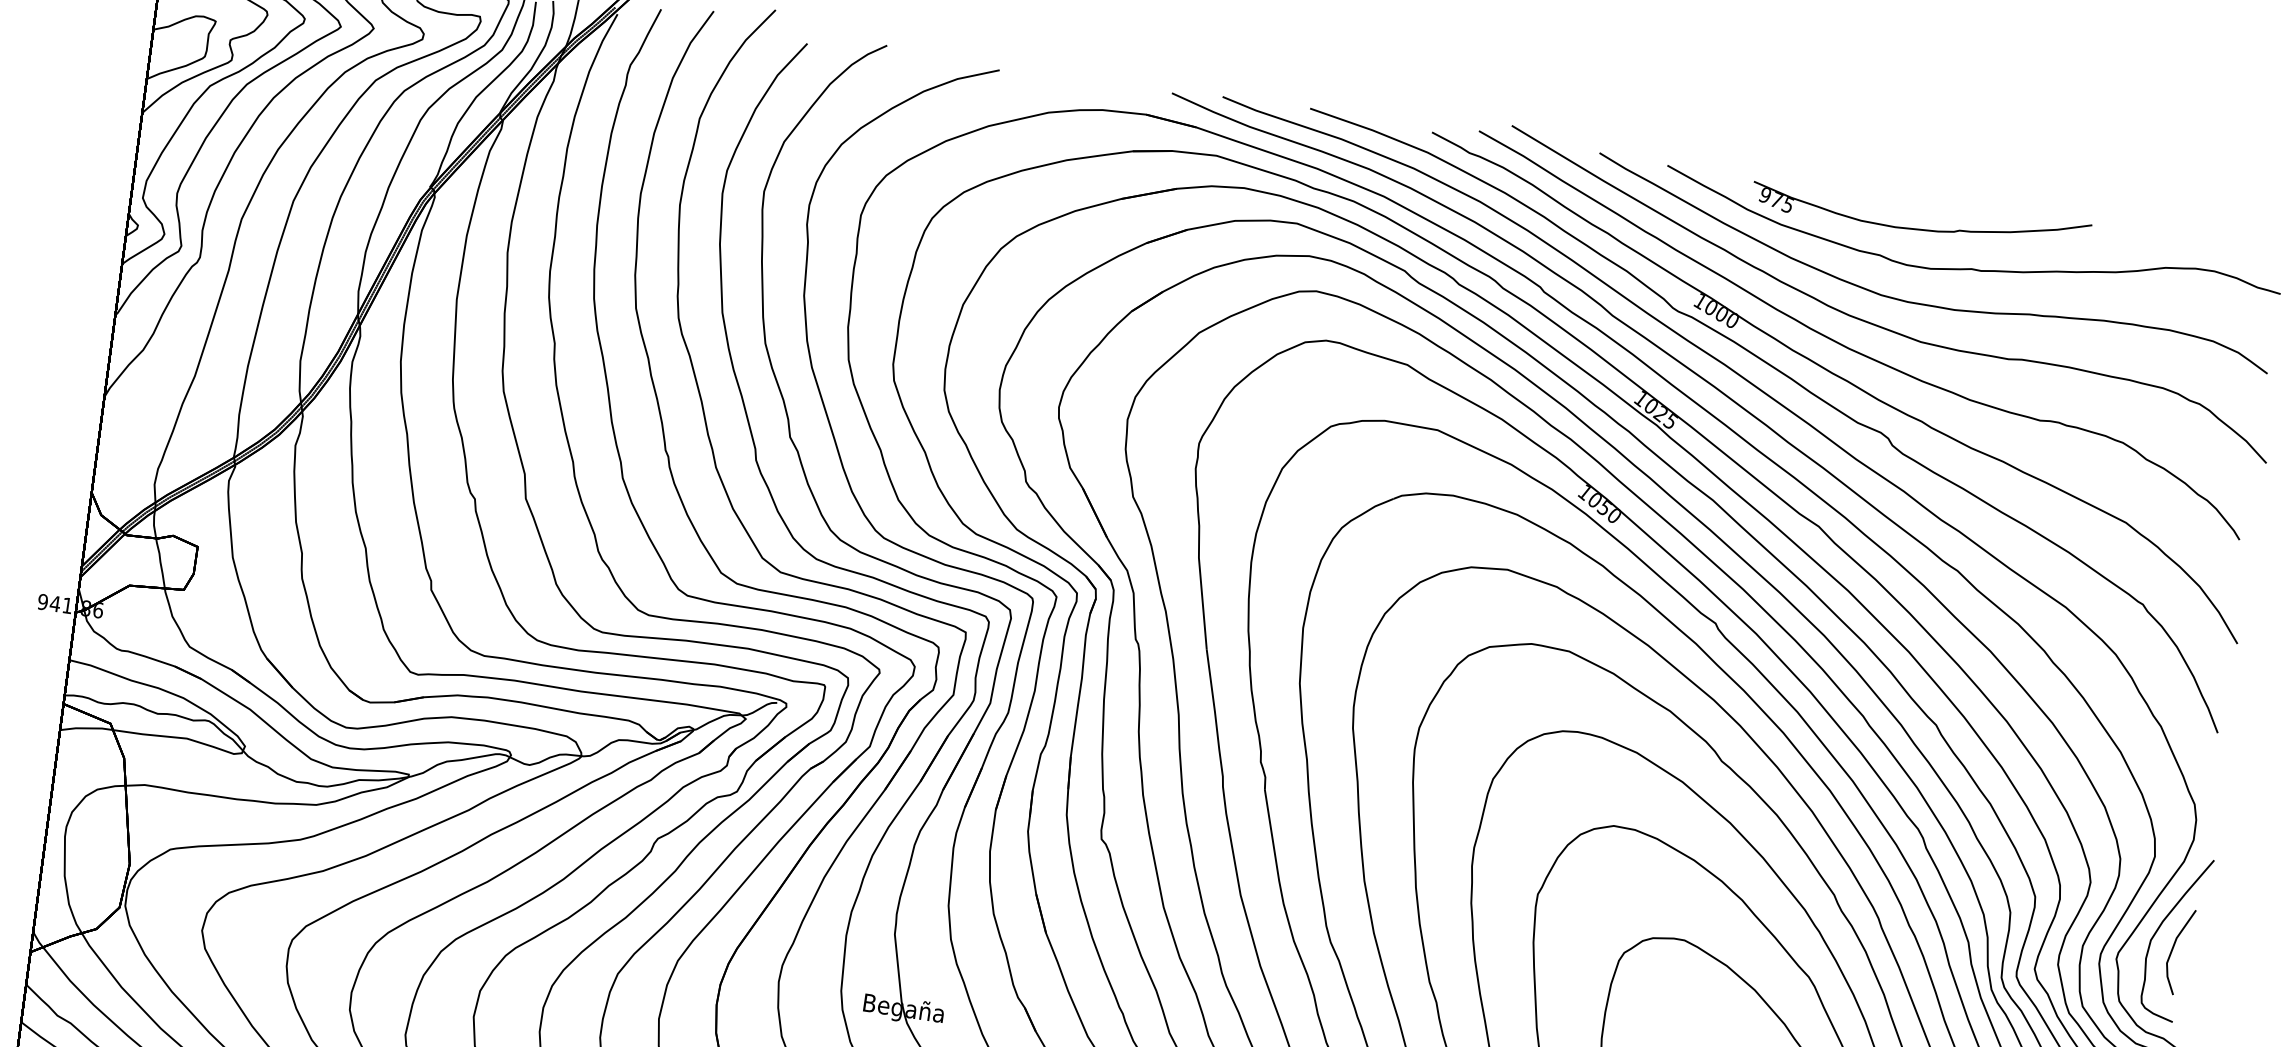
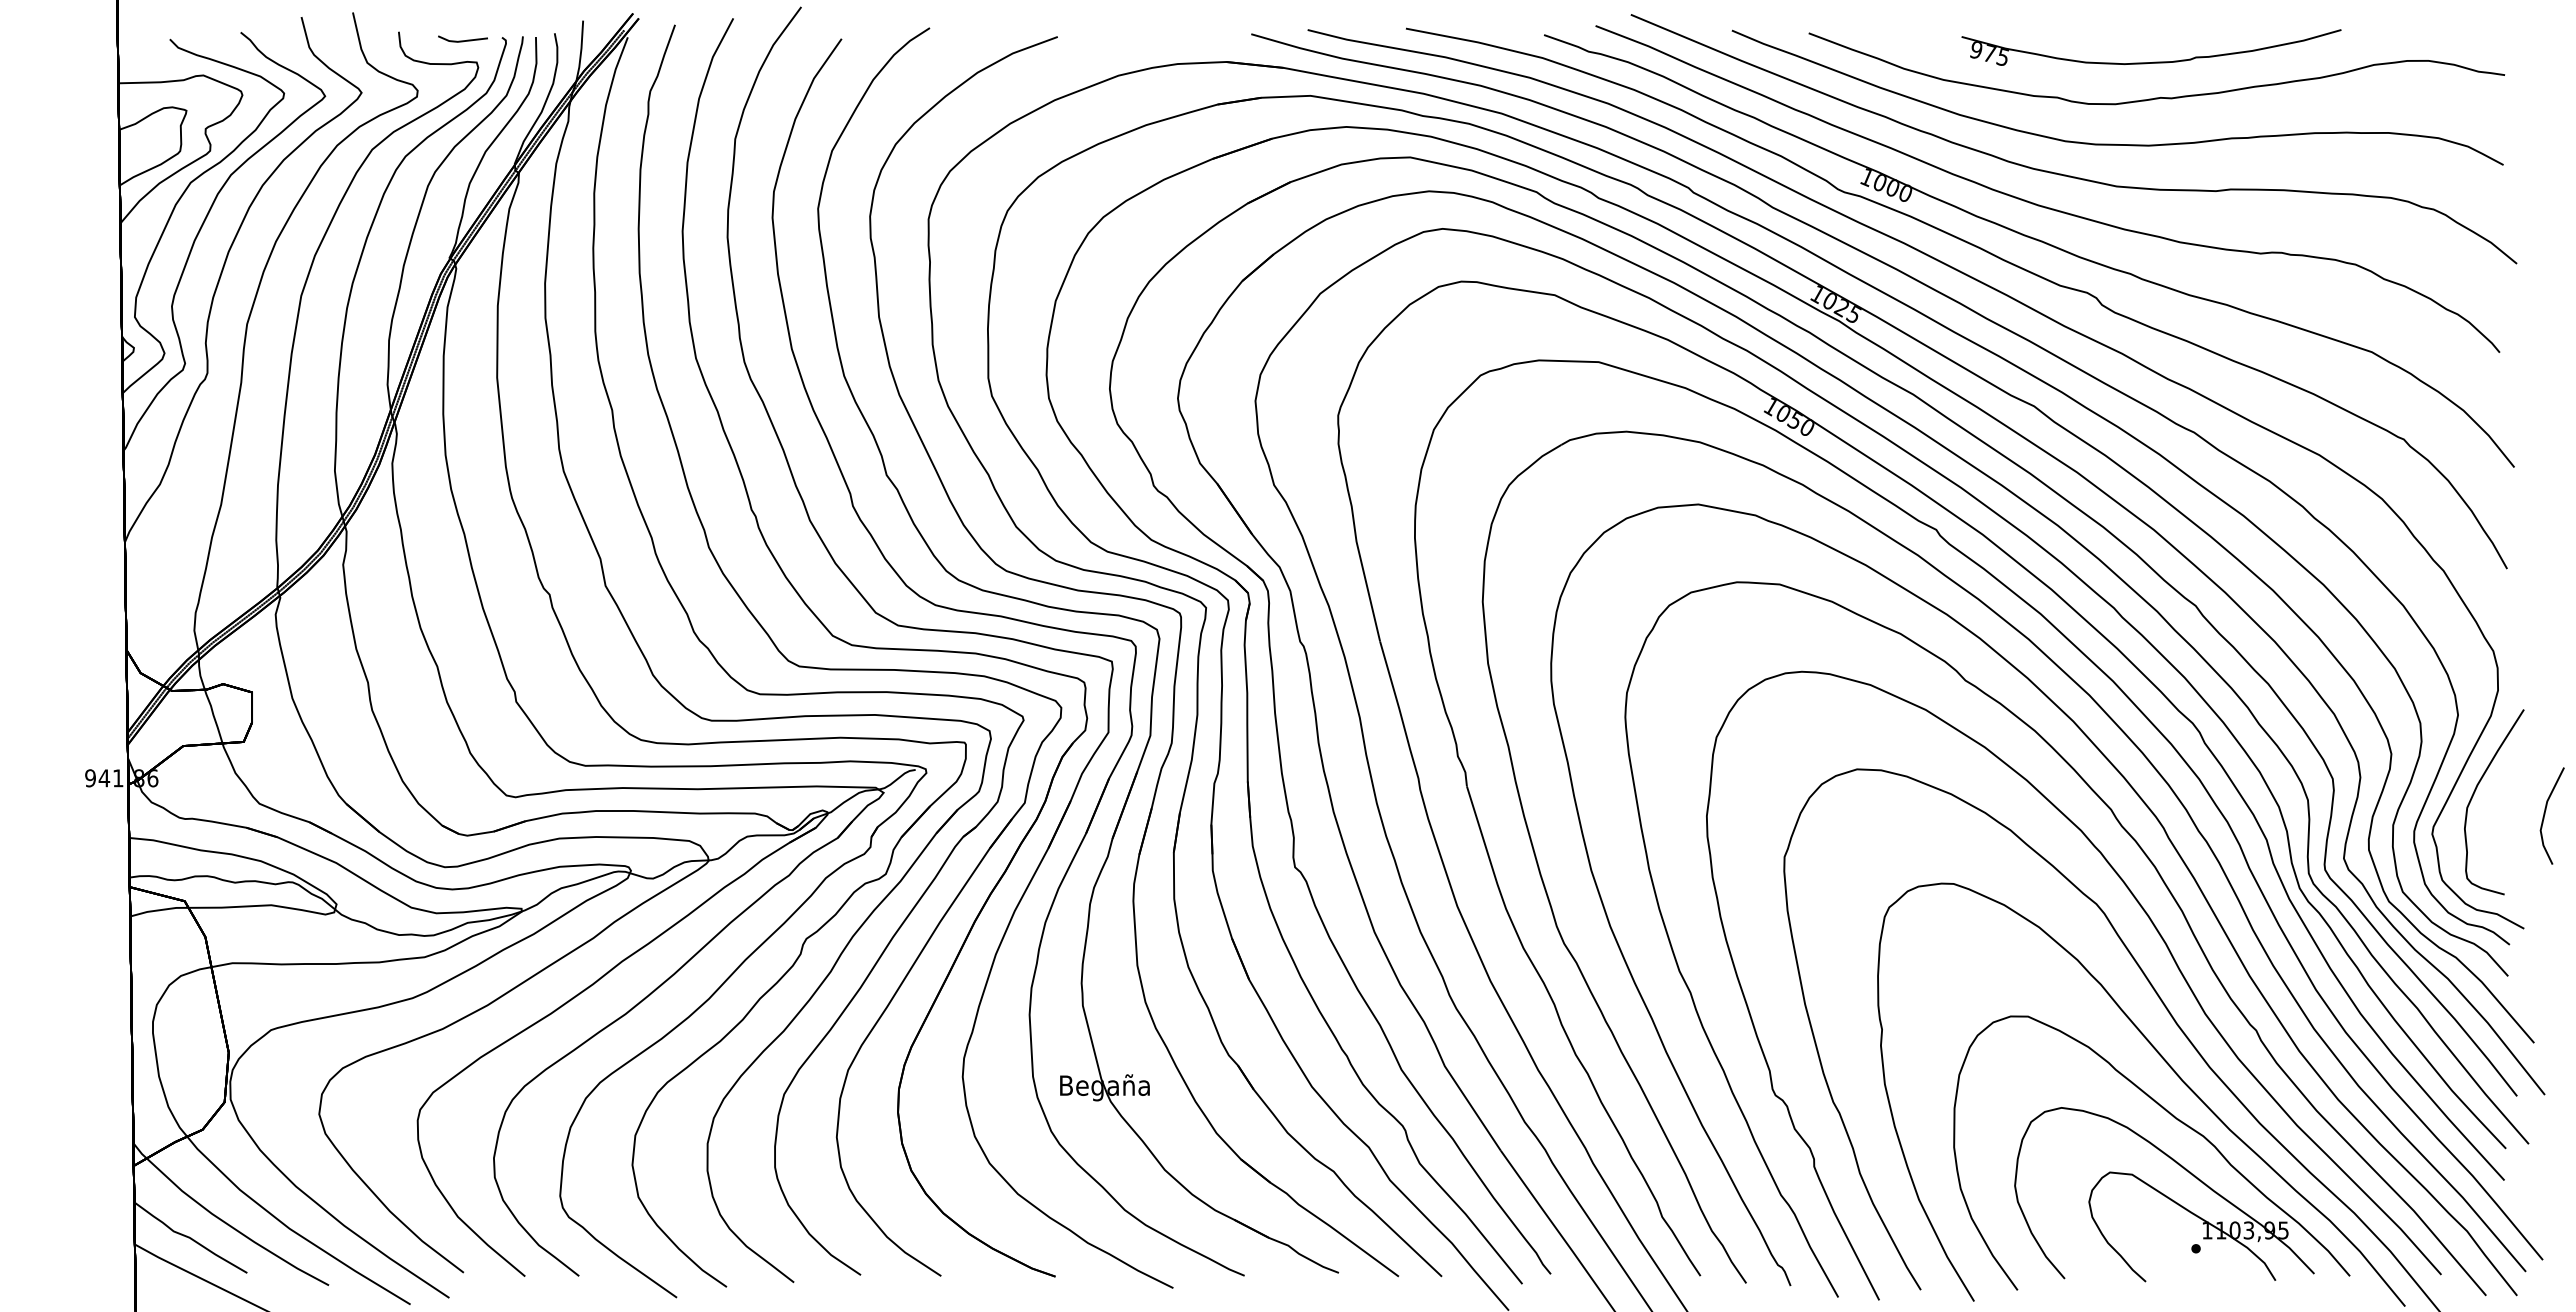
part: (1921, 228) -> (2153, 61), moved
line: (2173, 949) -> (2545, 814), moved

